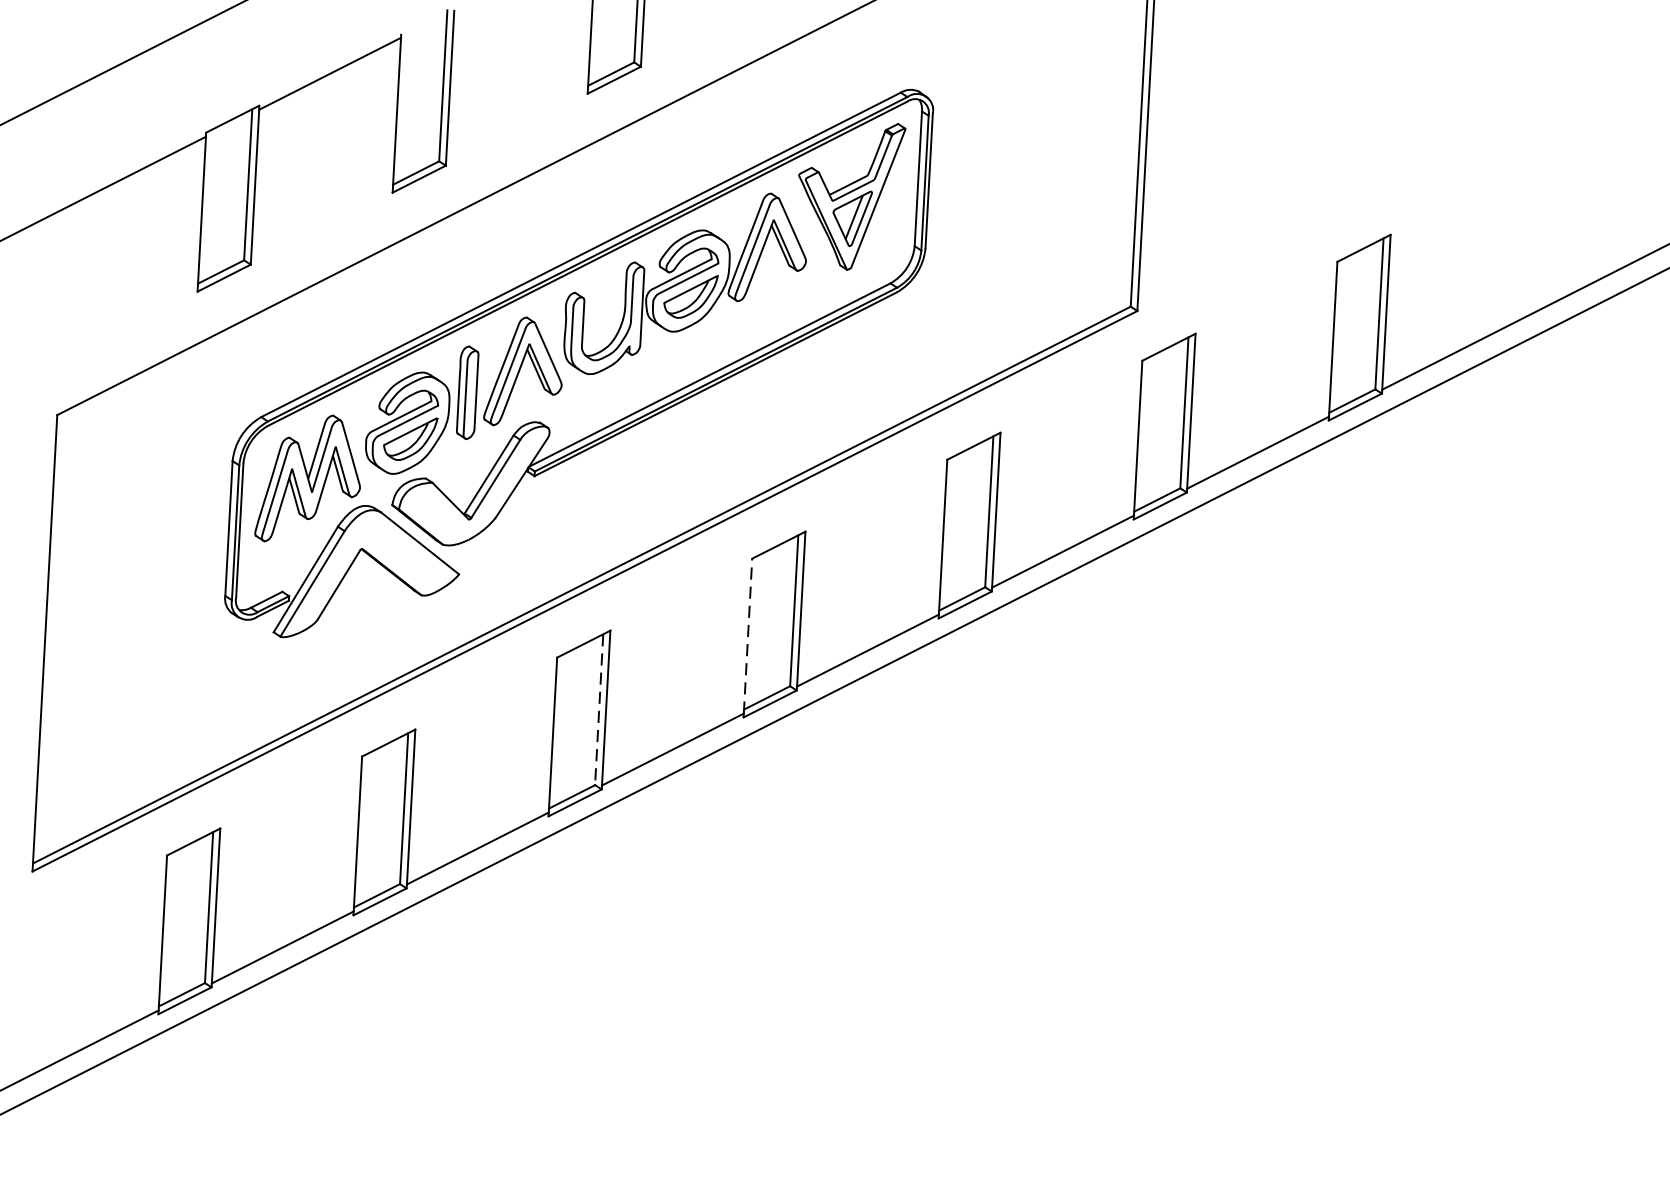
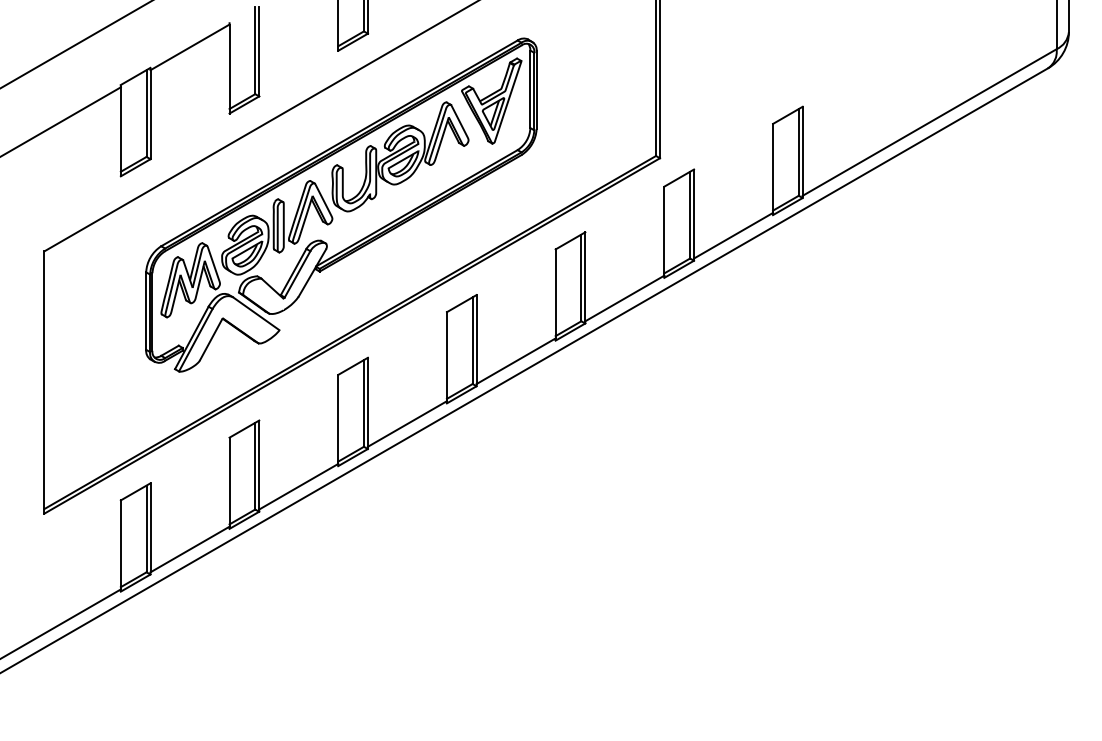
line: (747, 635) -> (446, 356), dashed -> solid
line: (598, 709) -> (363, 403), dashed -> solid

